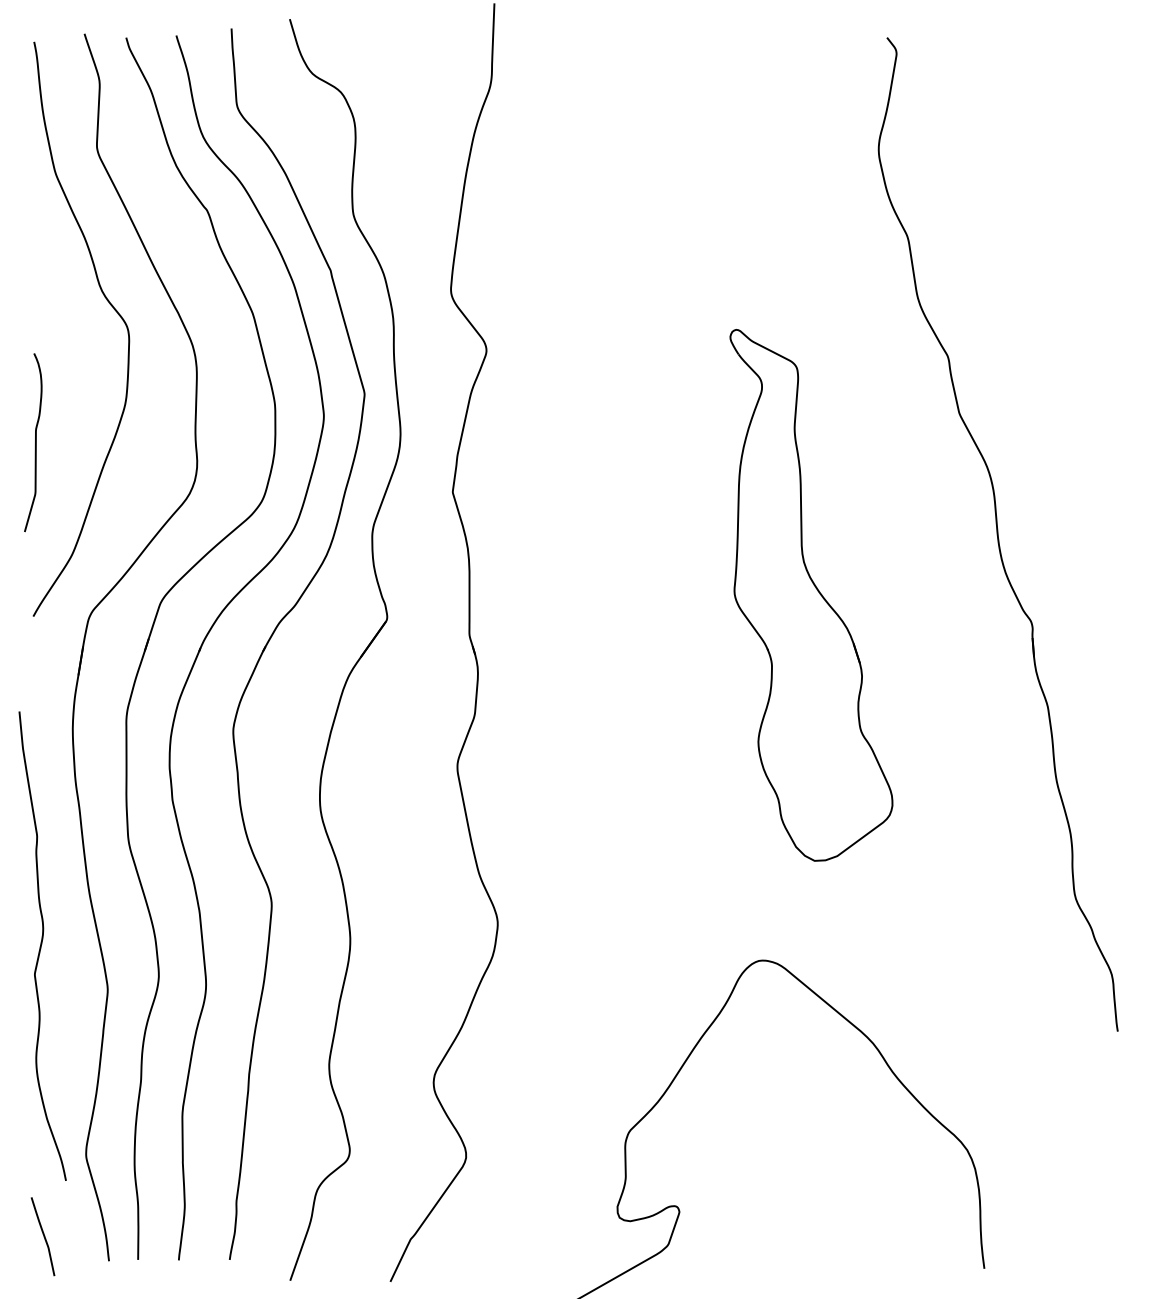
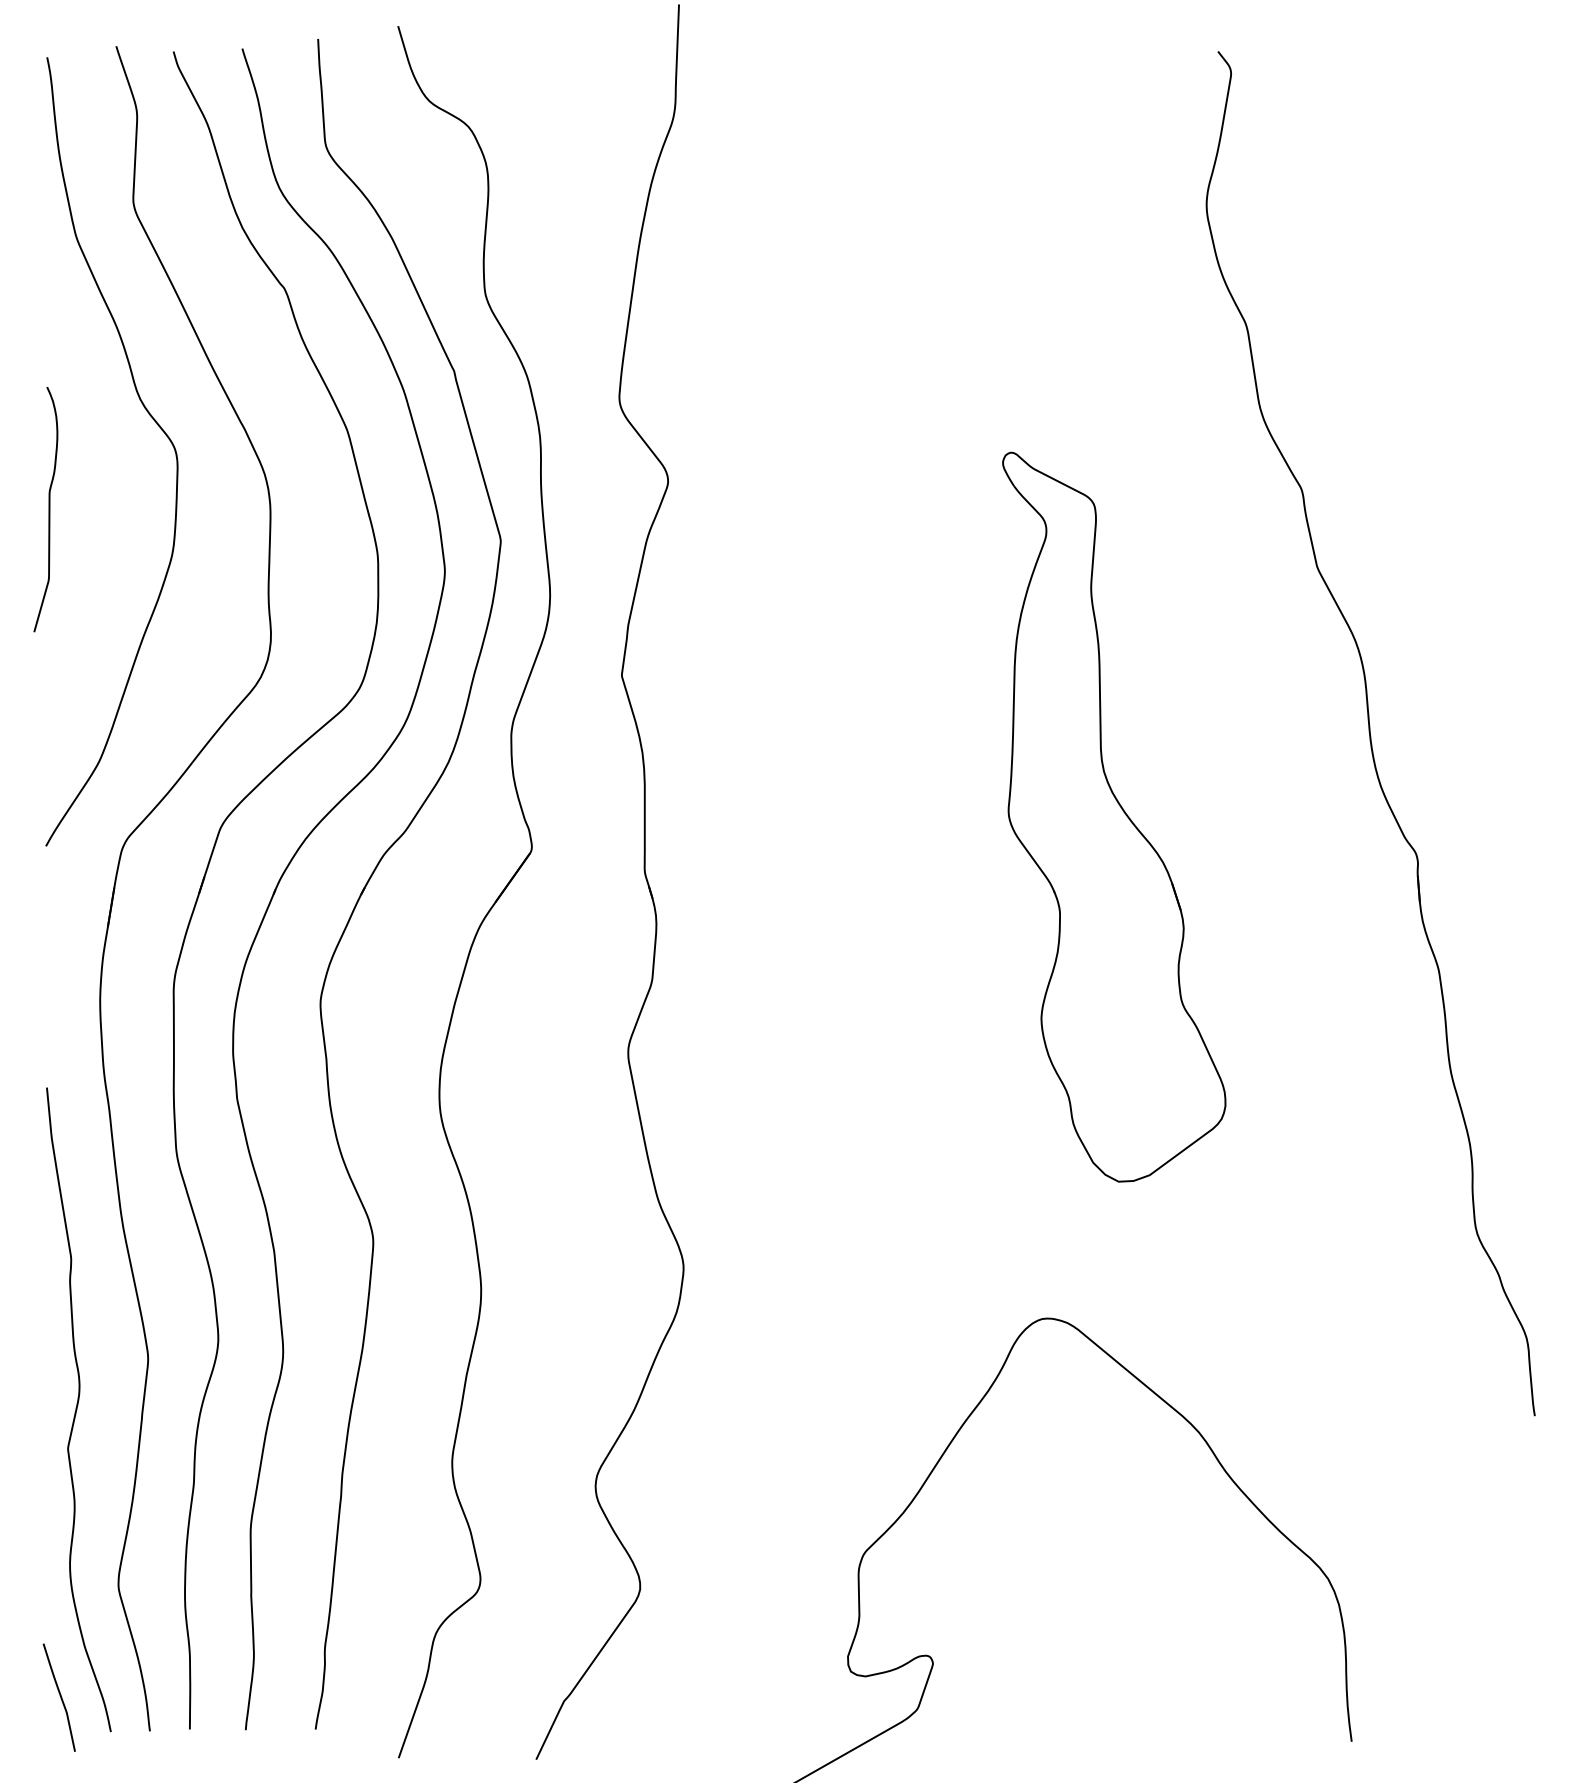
curve: (35, 442) -> (48, 509), moved
curve: (41, 945) -> (77, 1409), moved

